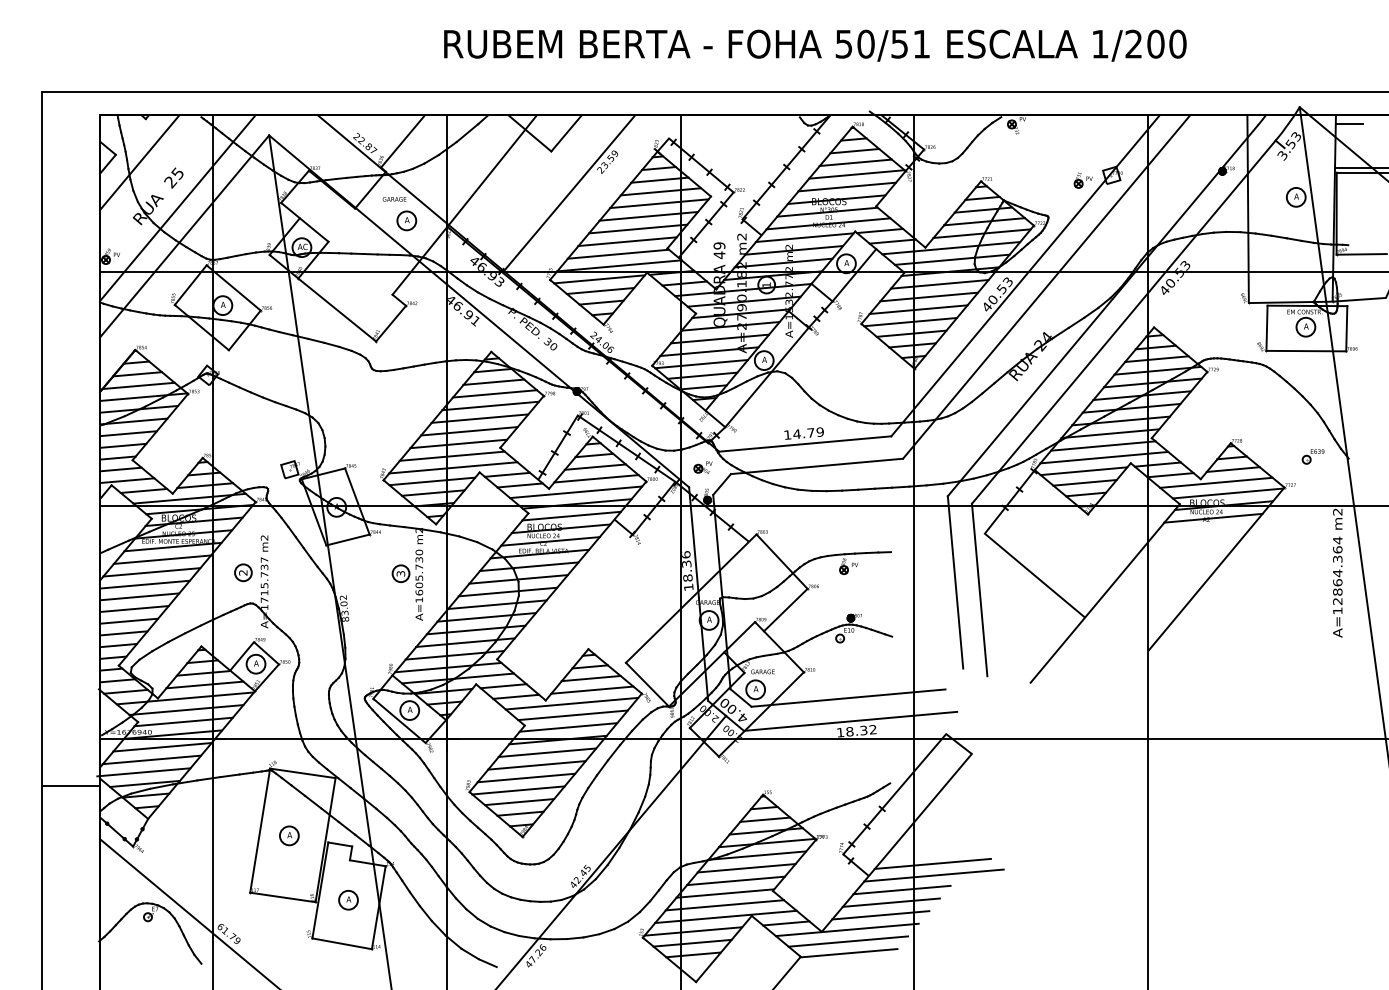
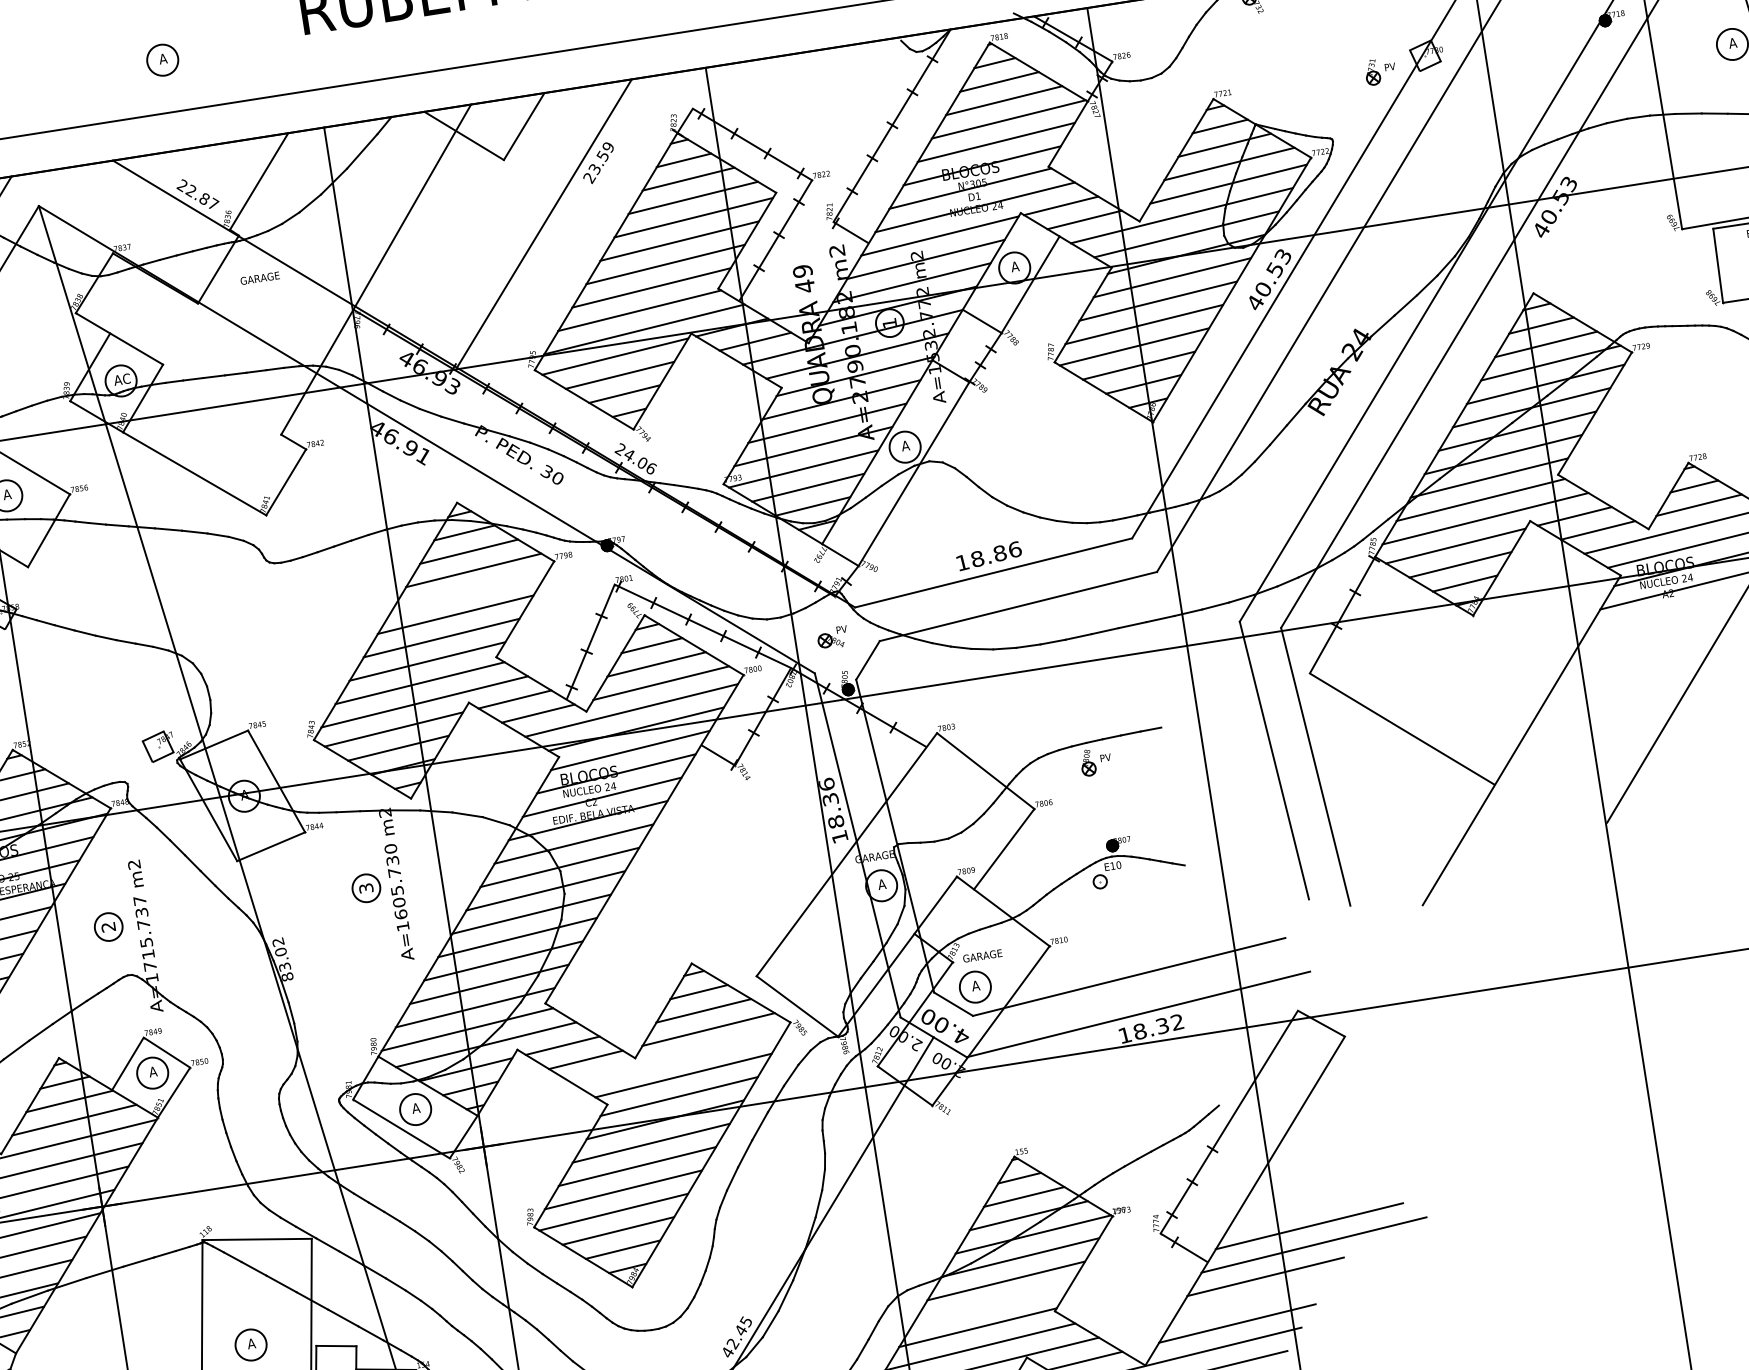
part: (406, 220) -> (162, 59), moved
line: (490, 405) -> (469, 590), removed
text: (808, 432) -> (995, 553), 14.79 -> 18.86
line: (571, 703) -> (678, 1056), removed
line: (735, 880) -> (991, 1303), removed
line: (890, 902) -> (1250, 1300), removed

